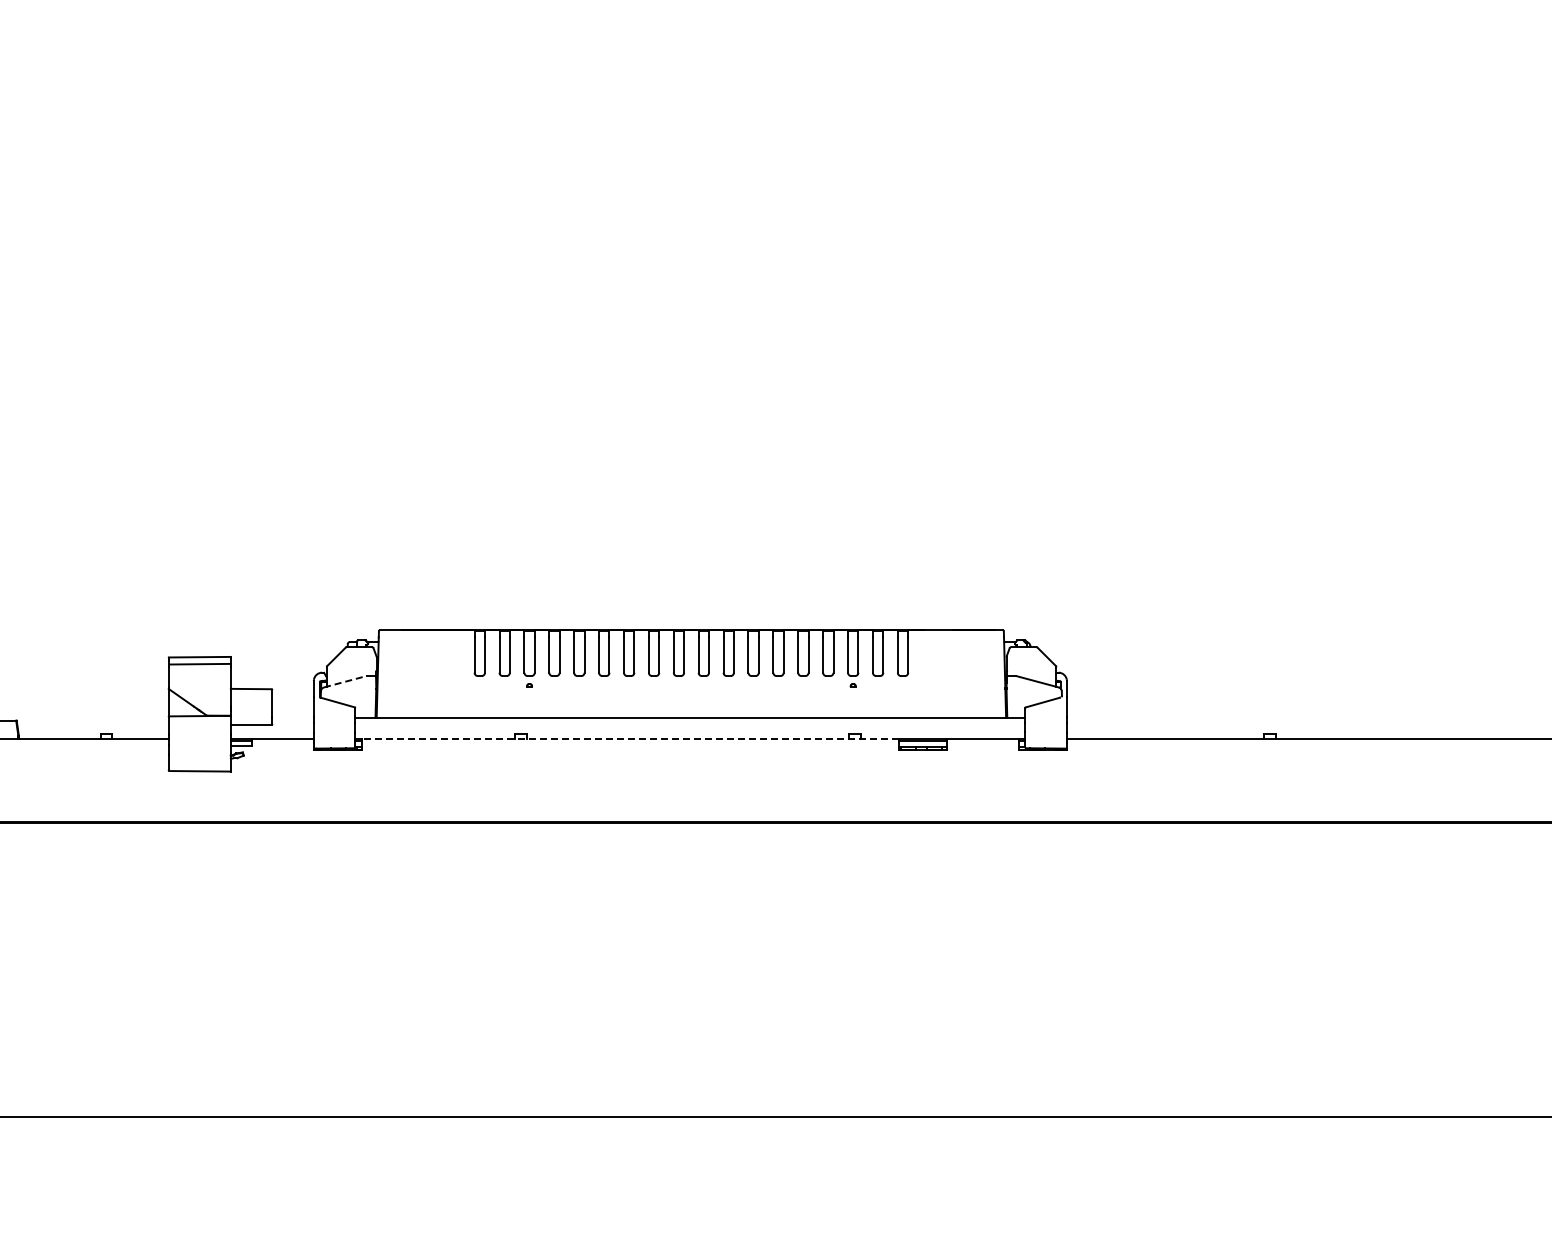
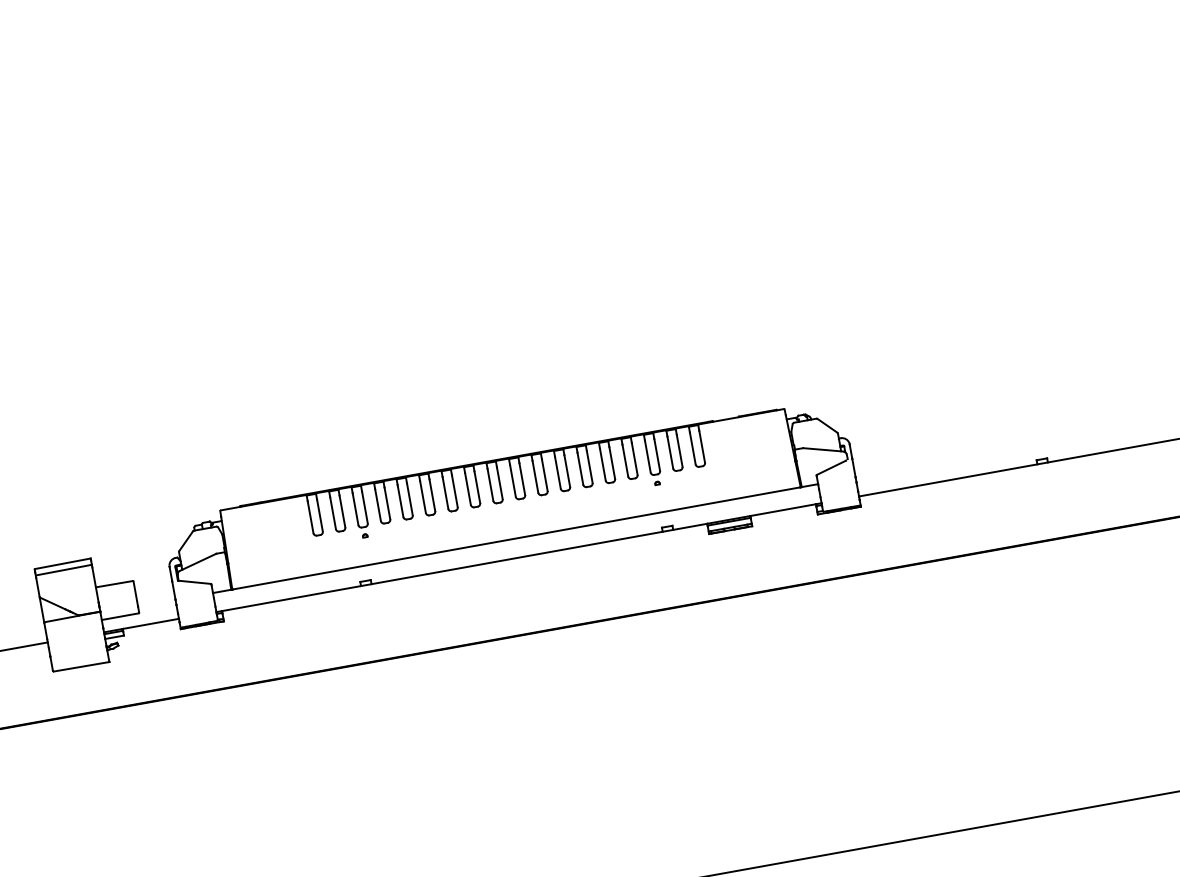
line: (345, 681) -> (198, 562), dashed -> solid
line: (630, 738) -> (464, 567), dashed -> solid

